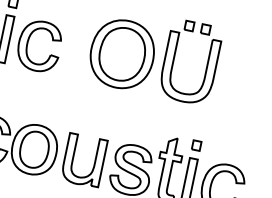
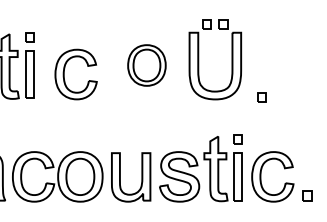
part: (28, 43) -> (64, 74), moved
part: (121, 54) -> (146, 65), size x0.6
part: (227, 109) -> (261, 97), added

